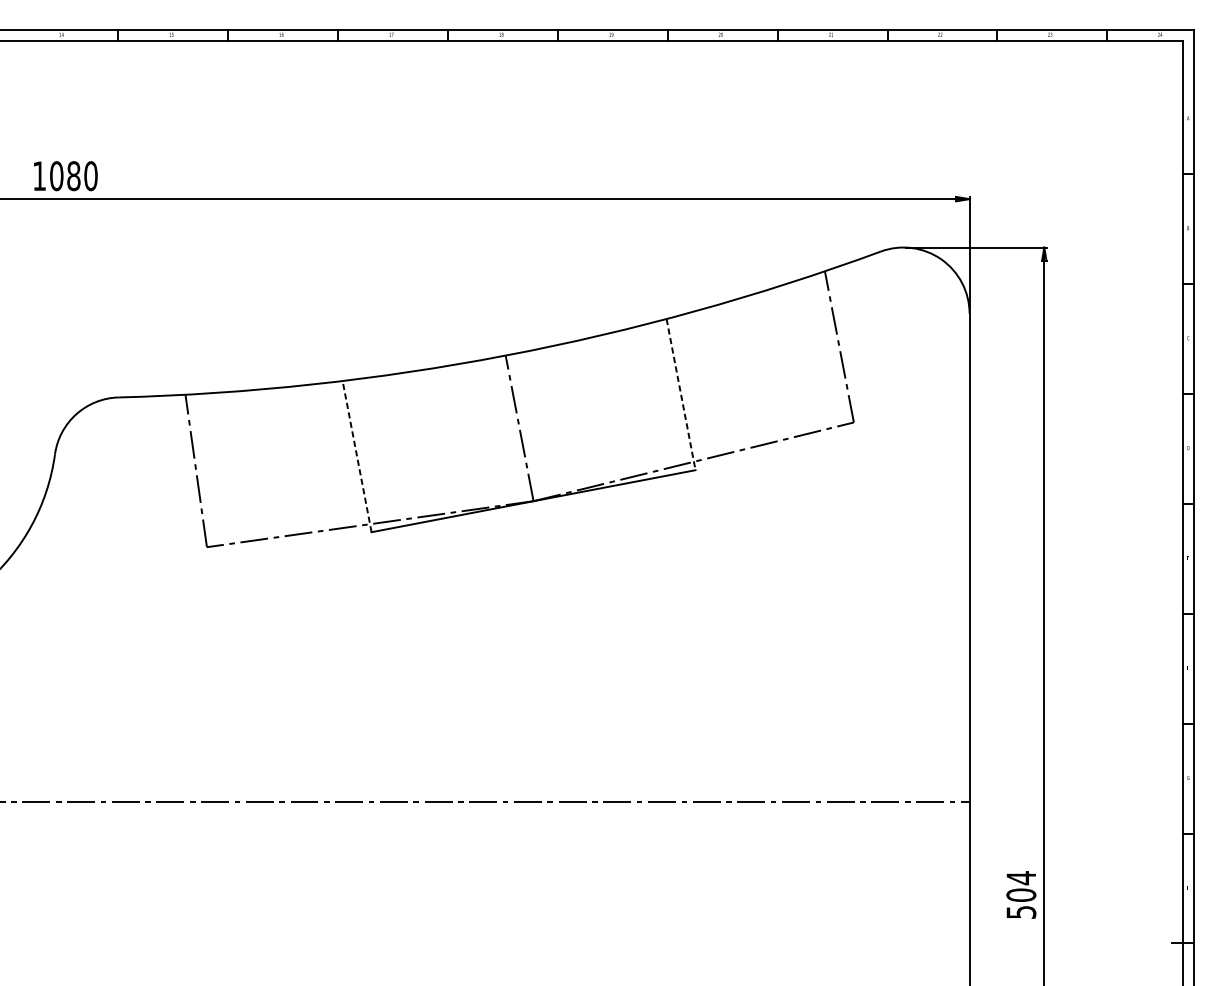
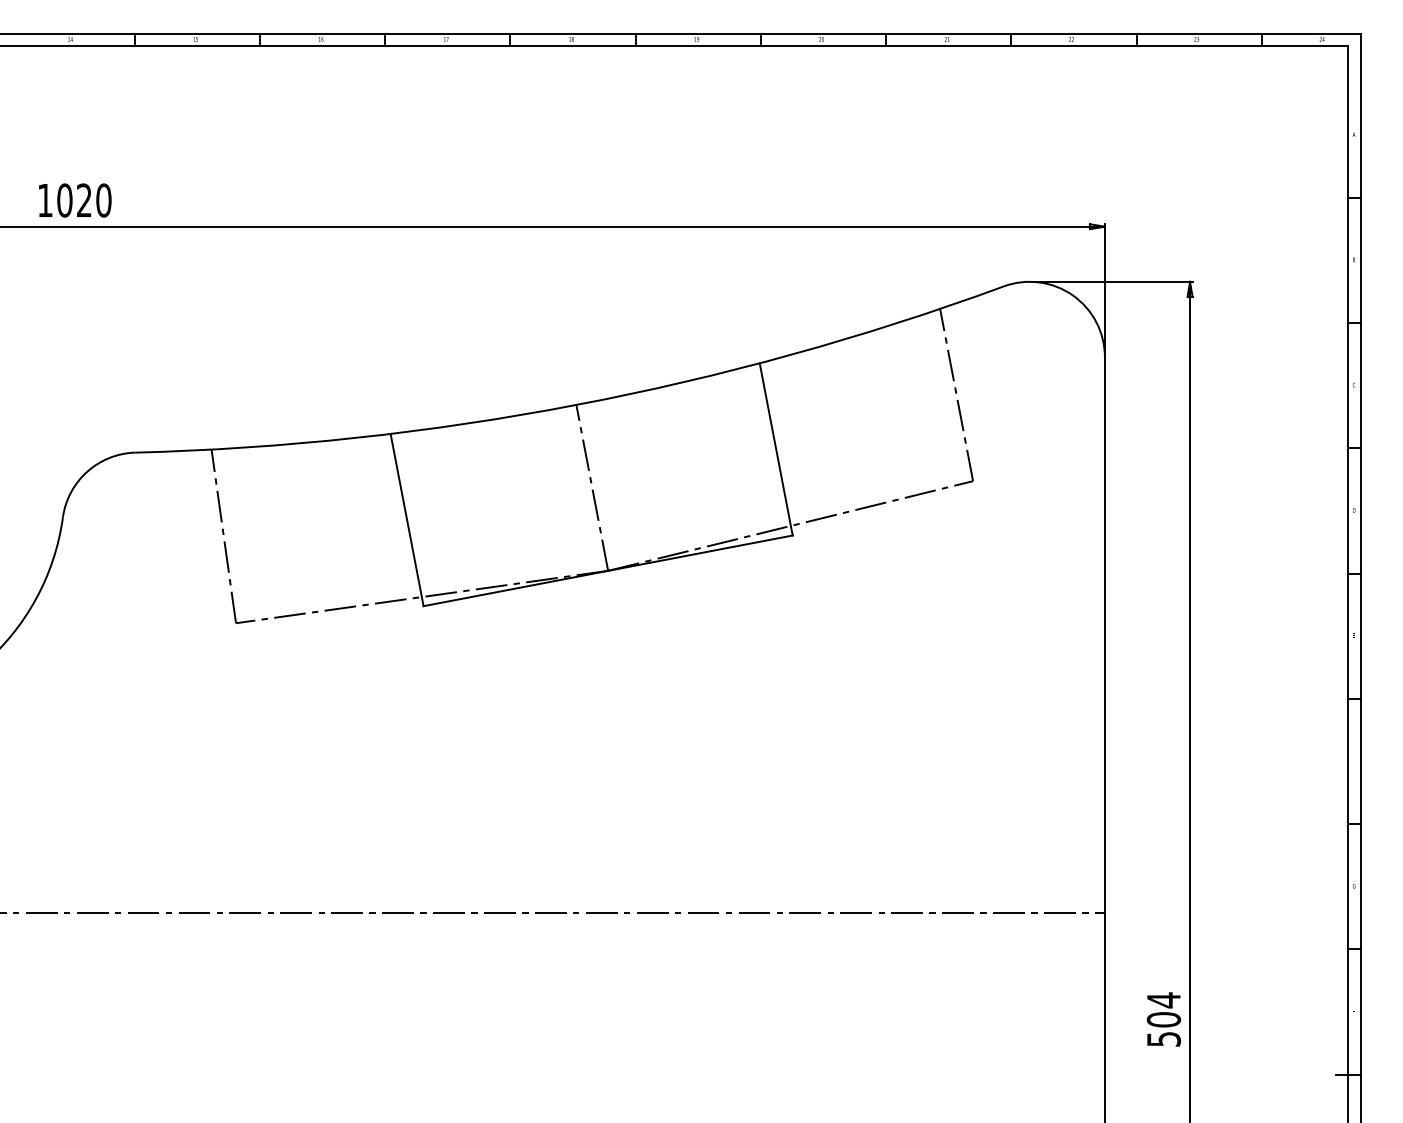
text: (73, 176) -> (84, 200), 1080 -> 1020
line: (681, 394) -> (776, 449), dashed -> solid
line: (357, 457) -> (407, 520), dashed -> solid

